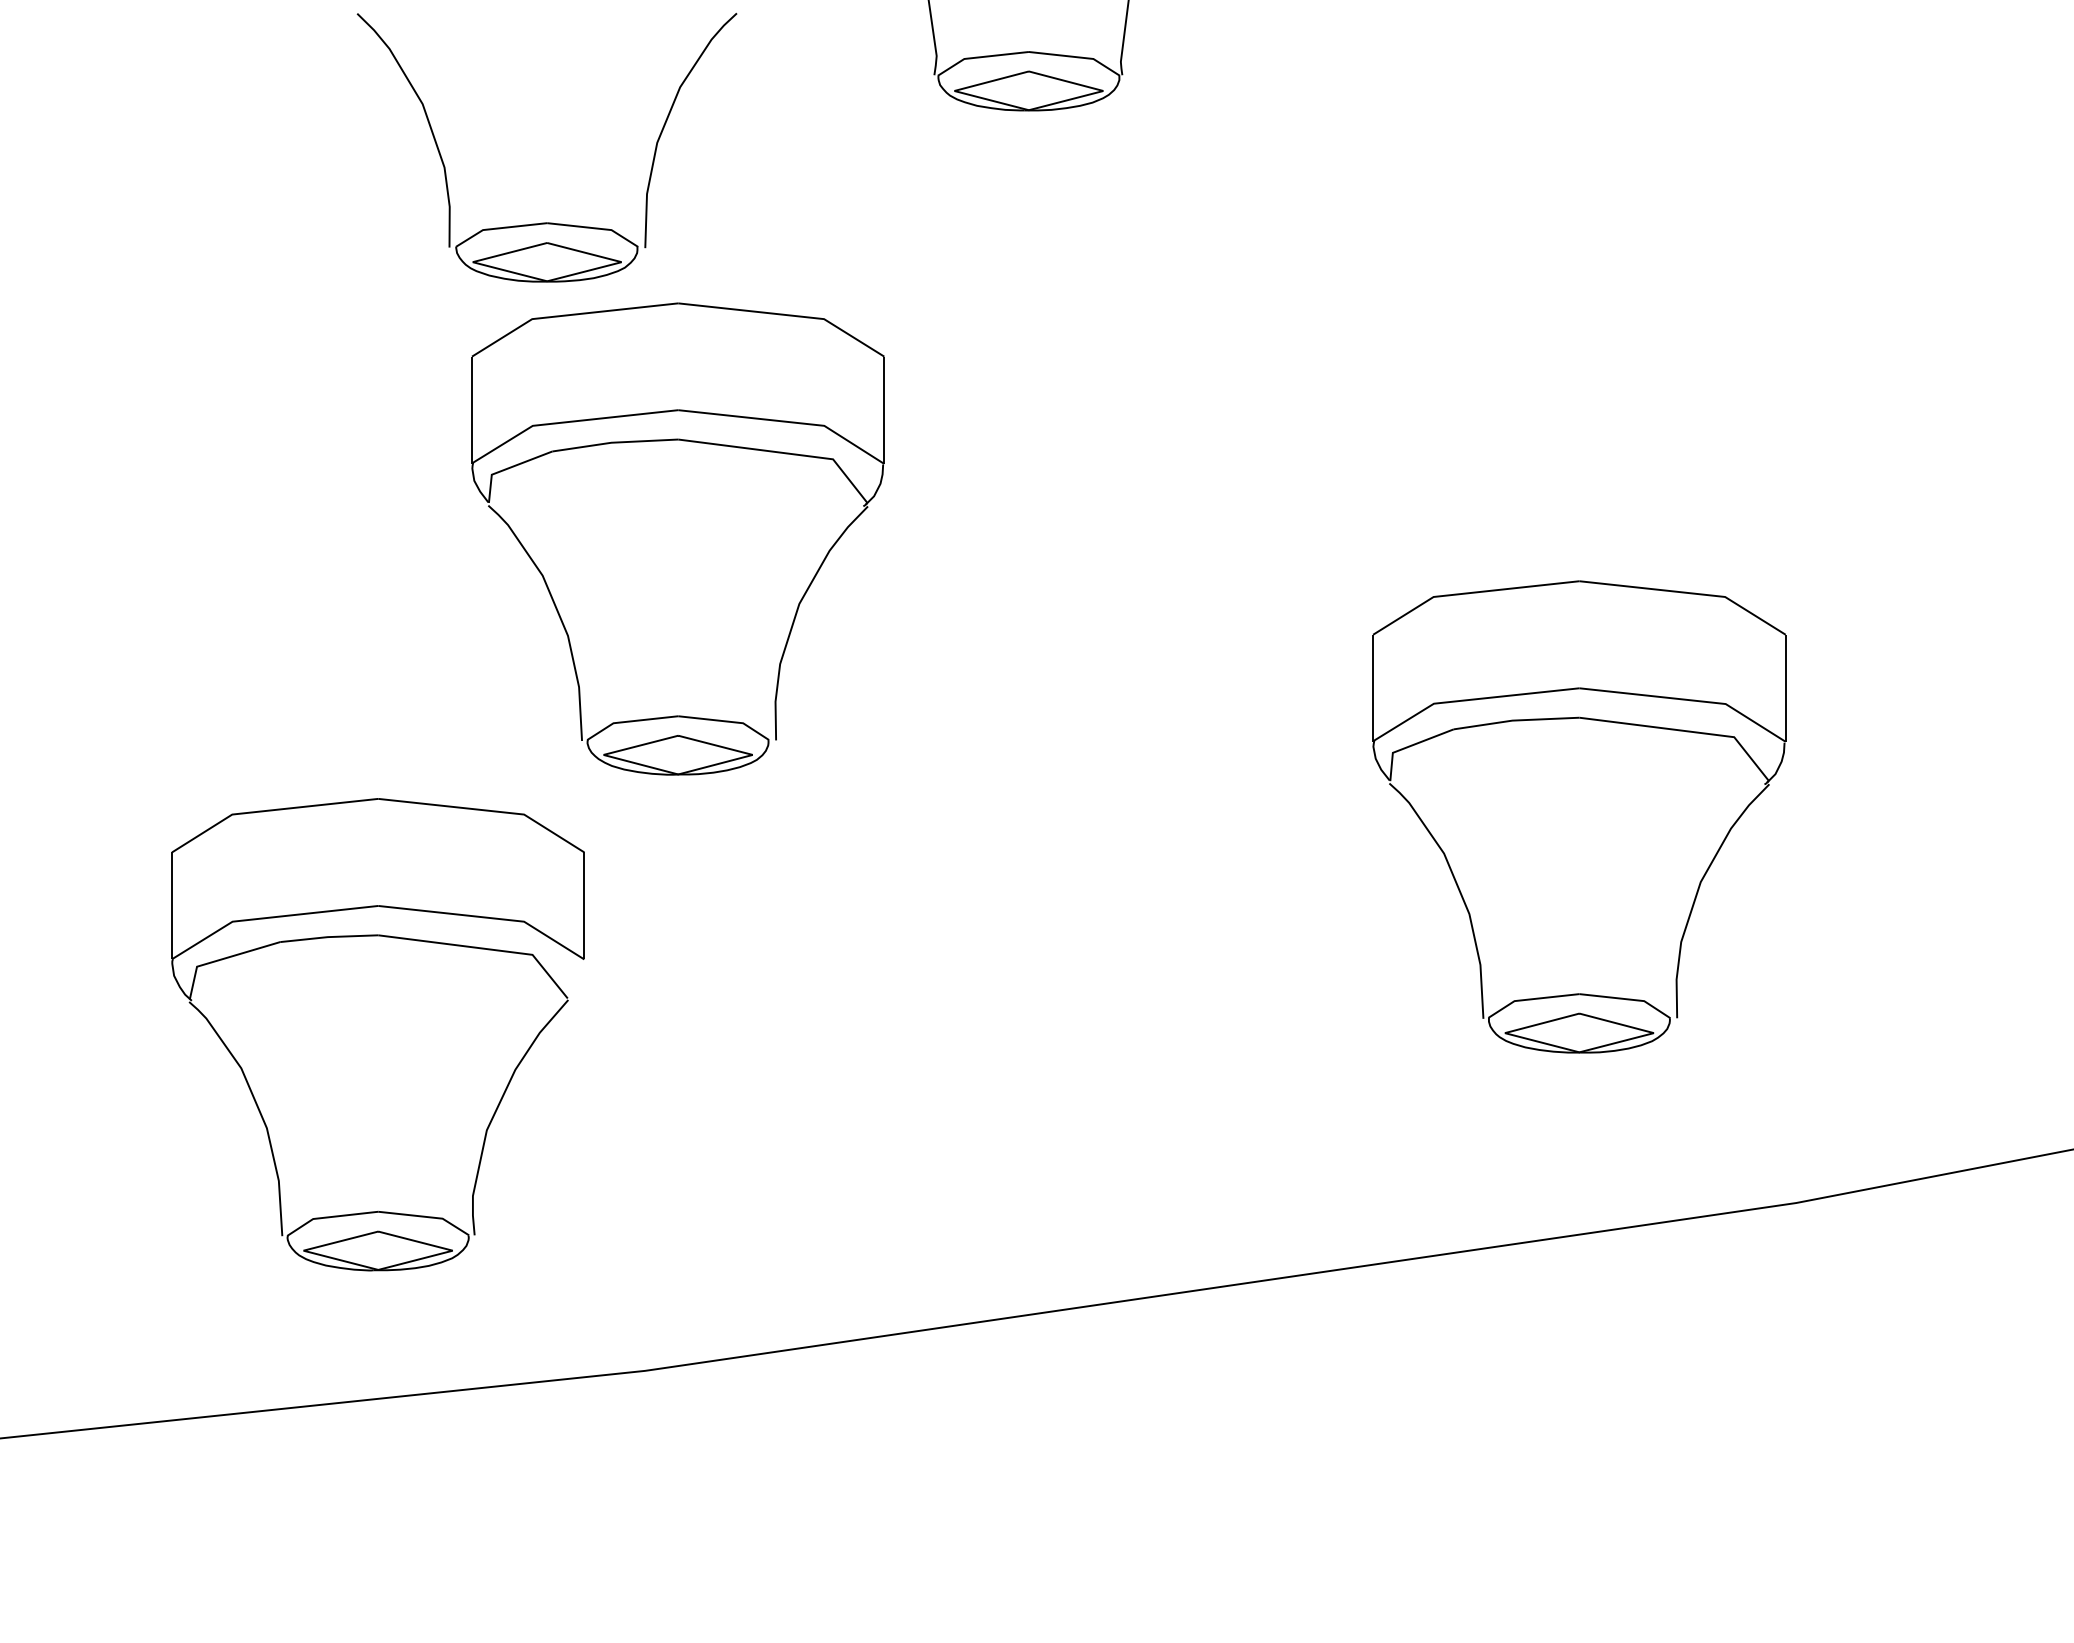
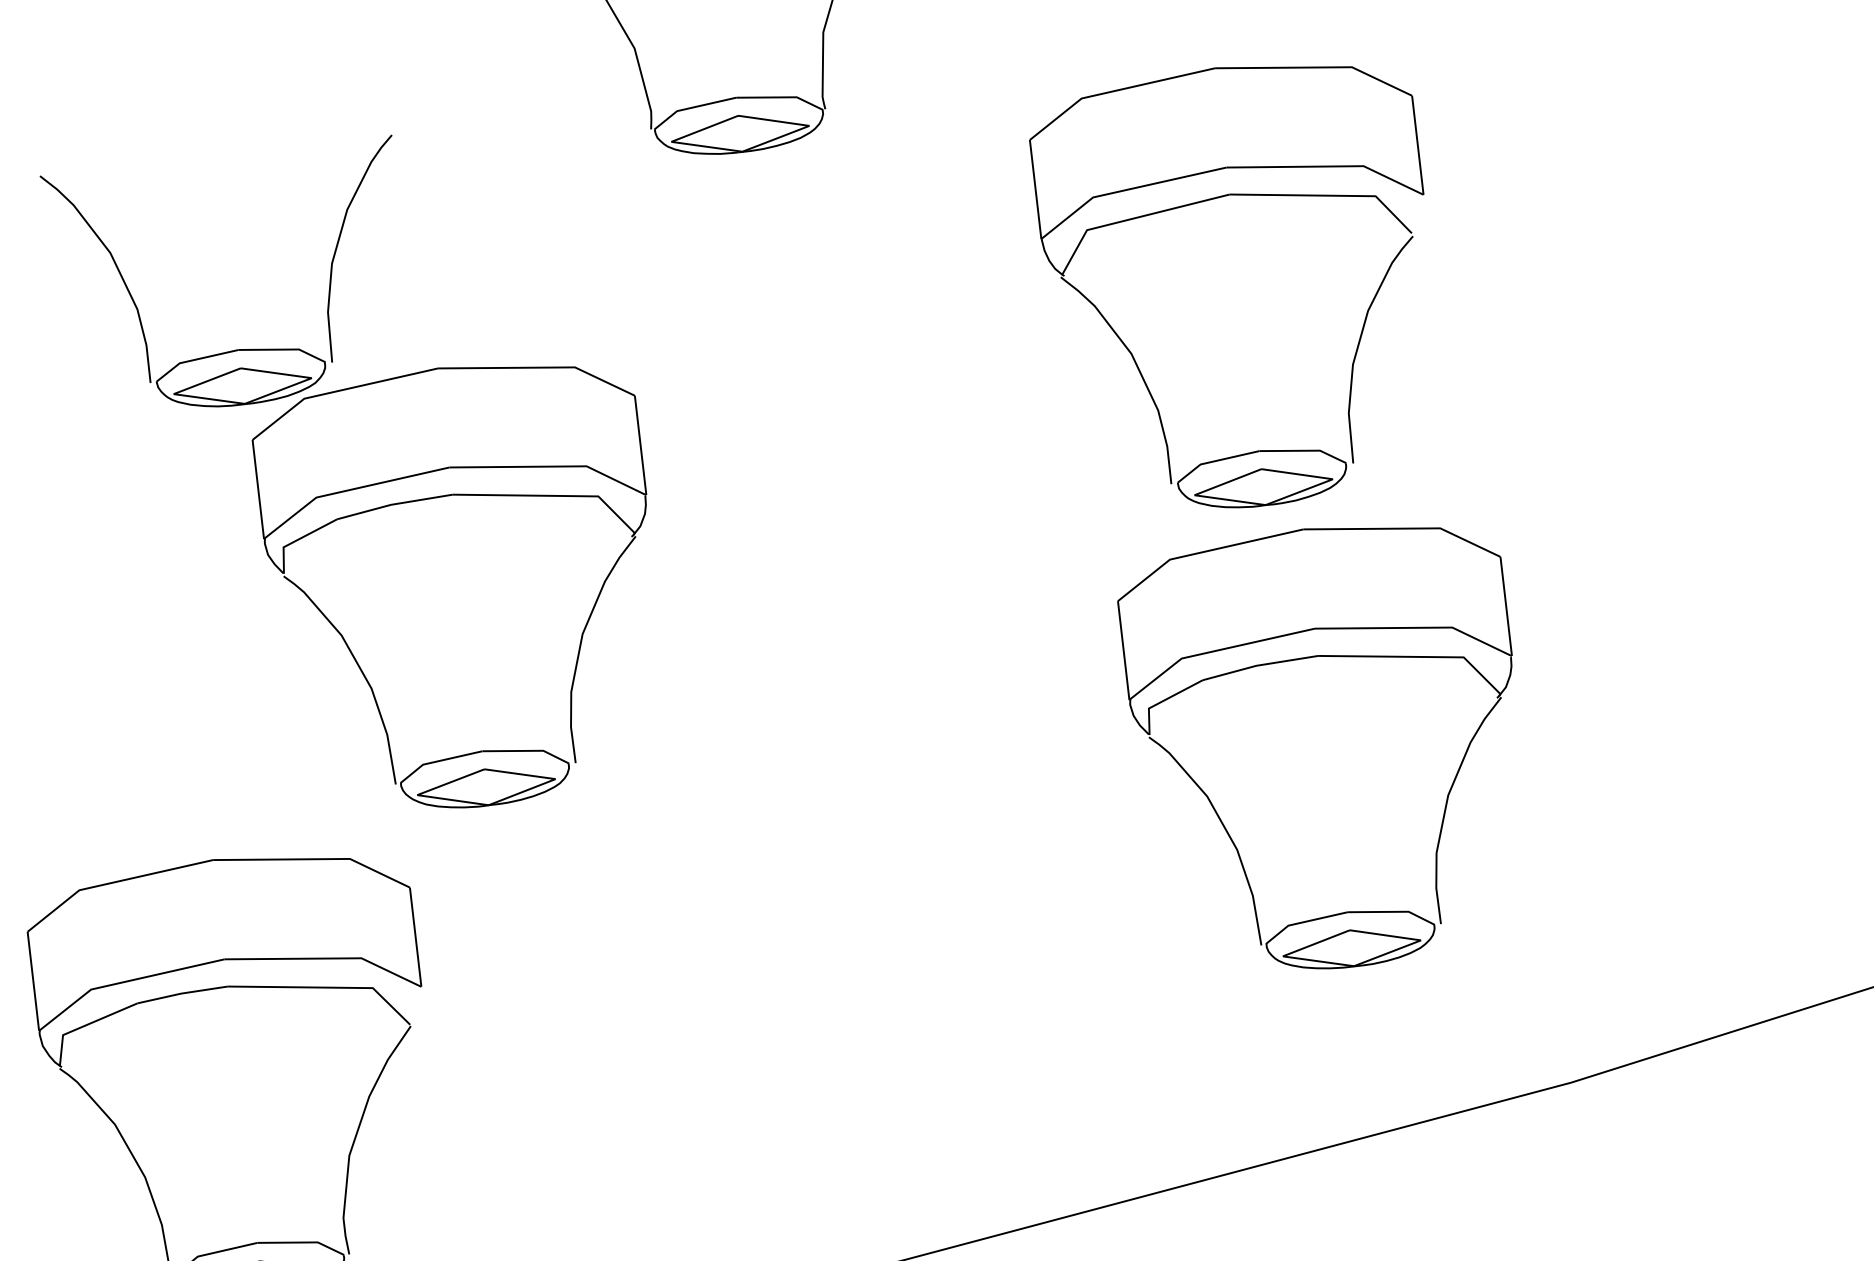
part: (1531, 218) -> (1220, 198), added
part: (546, 222) -> (237, 349), moved

